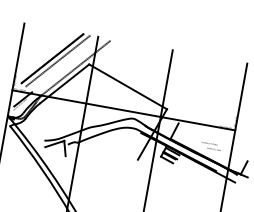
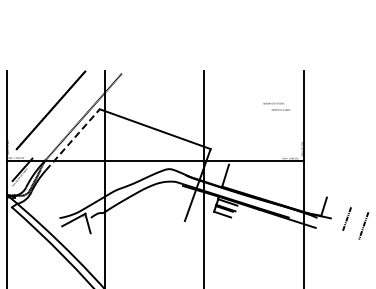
line: (57, 60) -> (58, 111), removed
line: (64, 83) -> (72, 139), solid -> dashed
text: (211, 146) -> (276, 106), moved

